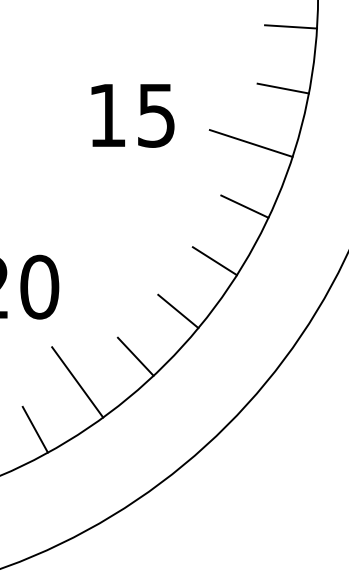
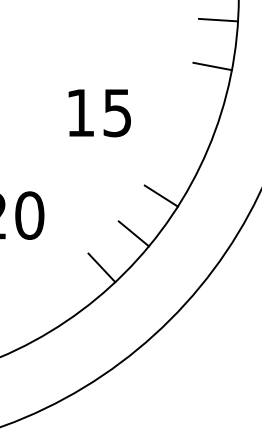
text: (132, 115) -> (99, 112), moved
line: (250, 143) -> (188, 107), removed
line: (244, 206) -> (183, 155), removed
line: (77, 382) -> (58, 287), removed
line: (34, 429) -> (25, 322), removed

